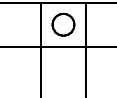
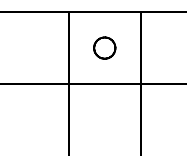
part: (63, 24) -> (104, 47), size x0.6

